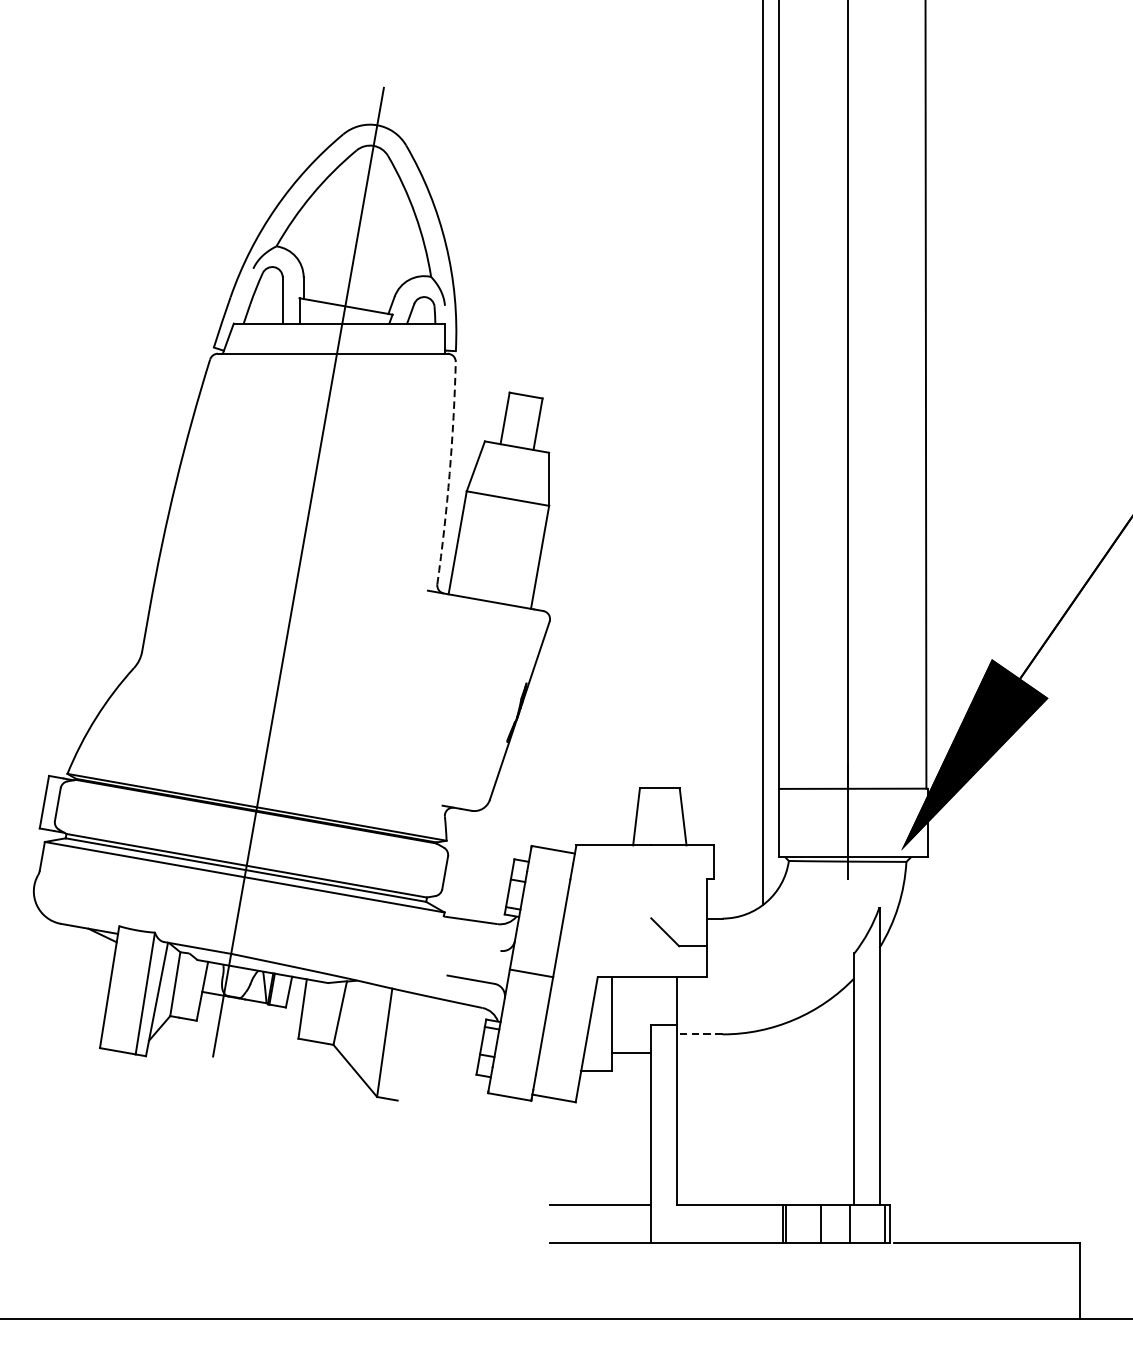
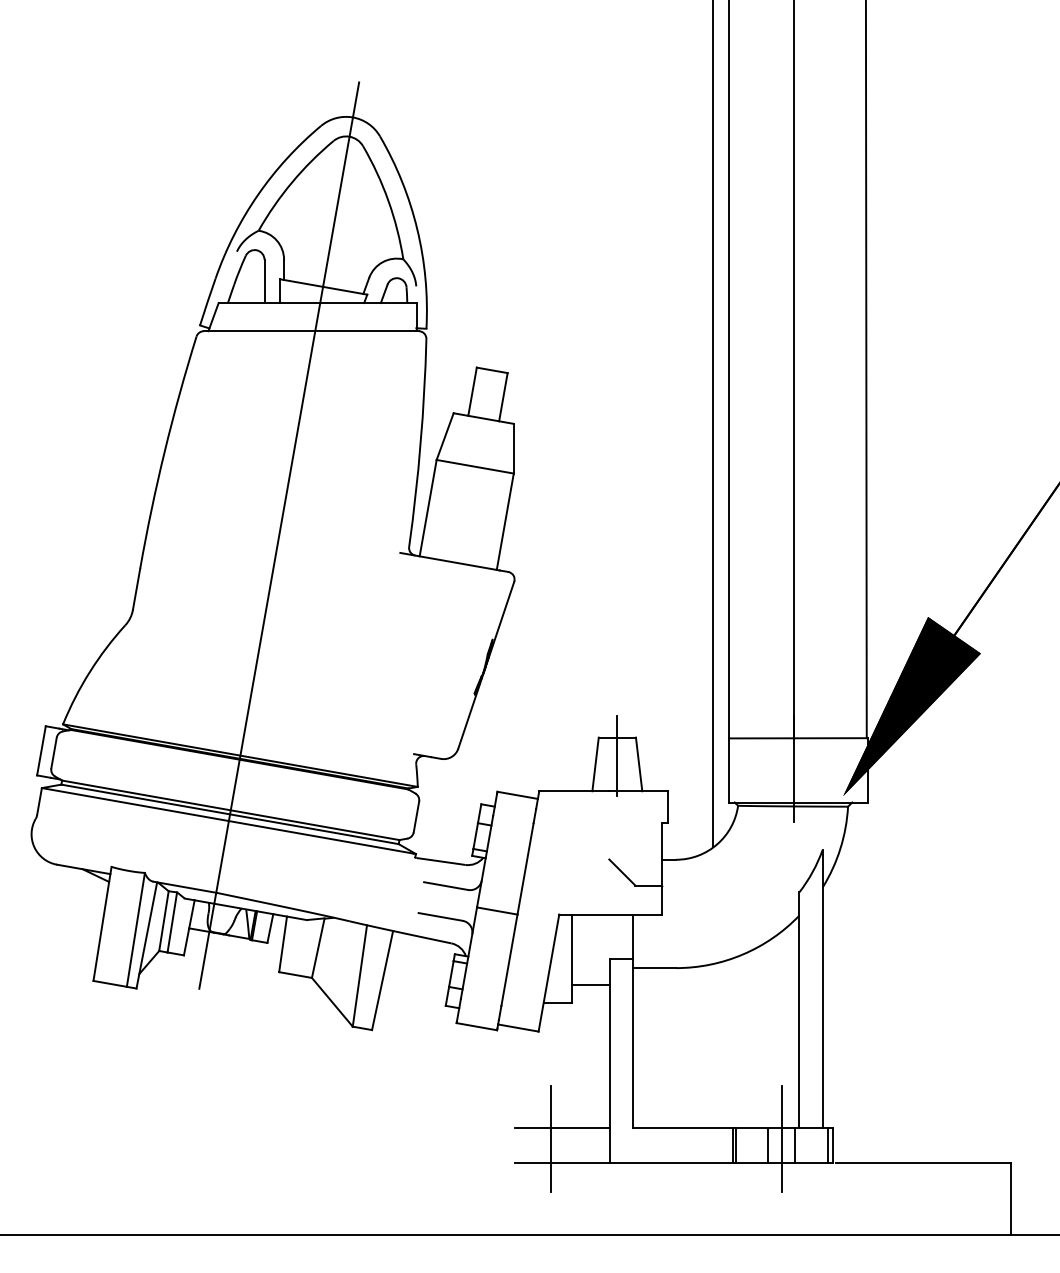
arc: (449, 473) -> (420, 443), dashed -> solid
line: (660, 807) -> (617, 755), added
line: (477, 946) -> (446, 885), added
line: (184, 985) -> (172, 922), added
line: (699, 1034) -> (654, 968), dashed -> solid
line: (408, 1047) -> (382, 980), added
line: (588, 1217) -> (550, 1139), added
line: (835, 1217) -> (781, 1139), added

